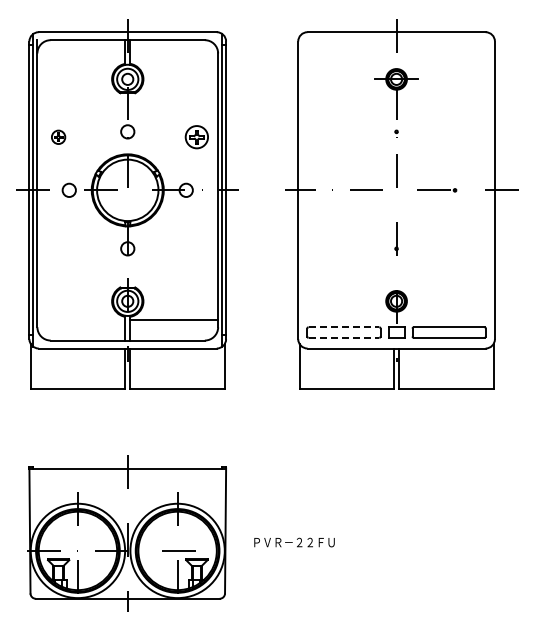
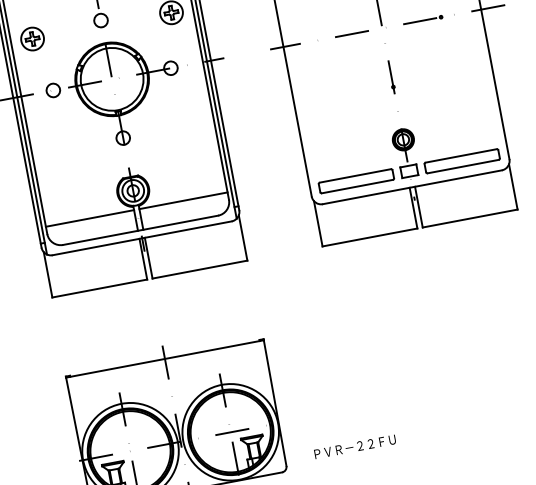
part: (58, 137) -> (32, 39), size x1.67
line: (81, 319) -> (90, 217), added
line: (344, 327) -> (356, 176), dashed -> solid
line: (344, 337) -> (357, 186), dashed -> solid
text: (294, 542) -> (355, 446), moved

